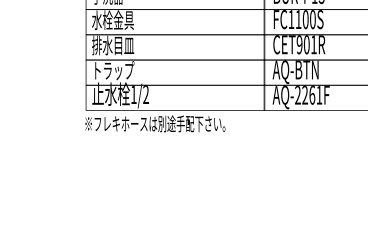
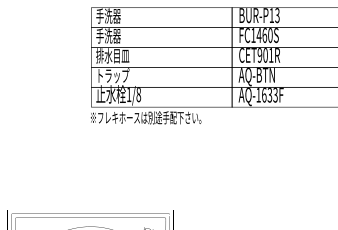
text: (112, 19) -> (112, 35), 水栓金具 -> 手洗器
text: (301, 19) -> (261, 35), FC1100S -> FC1460S
text: (145, 95) -> (138, 95), 1/2 -> 1/8
text: (307, 95) -> (266, 95), AQ-2261F -> AQ-1633F

